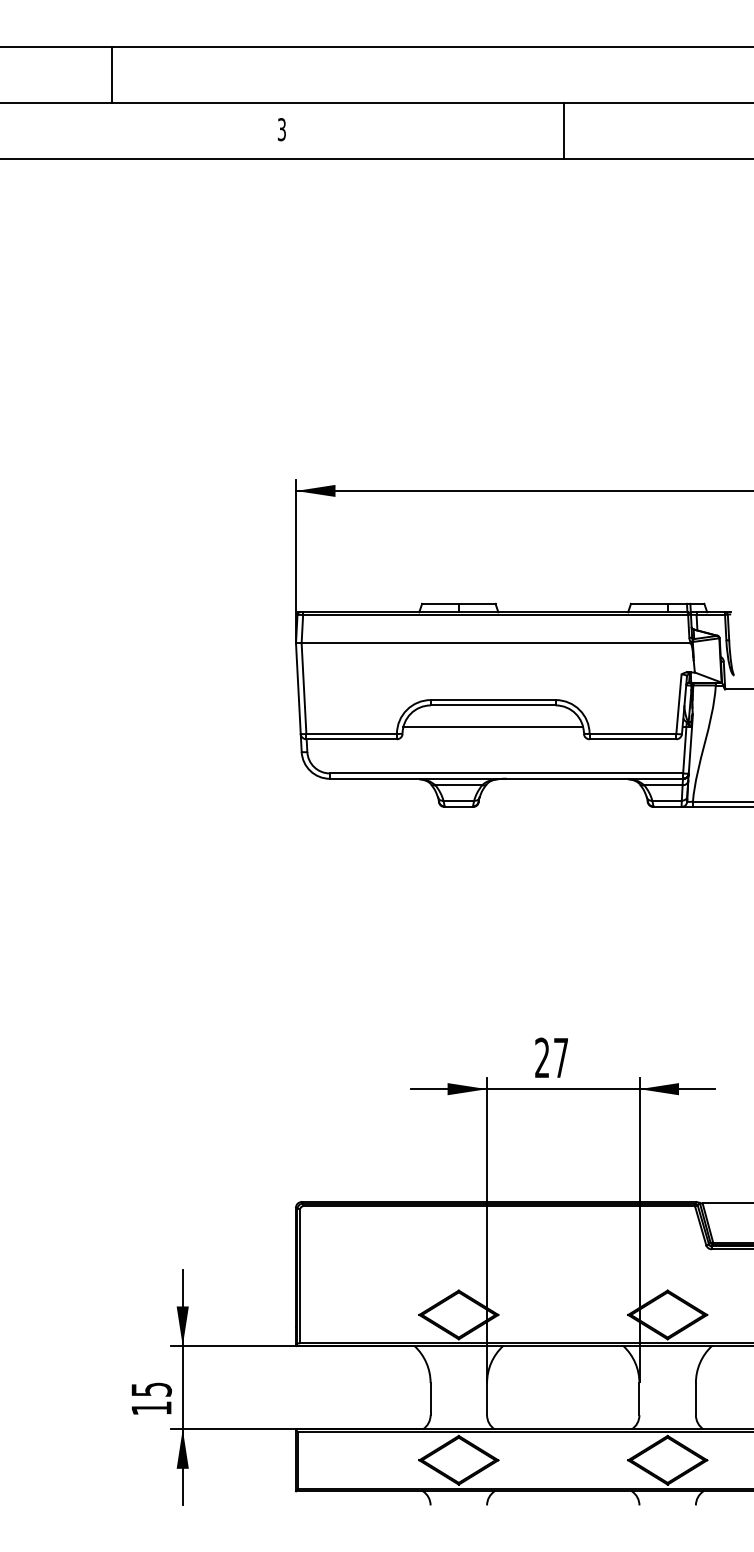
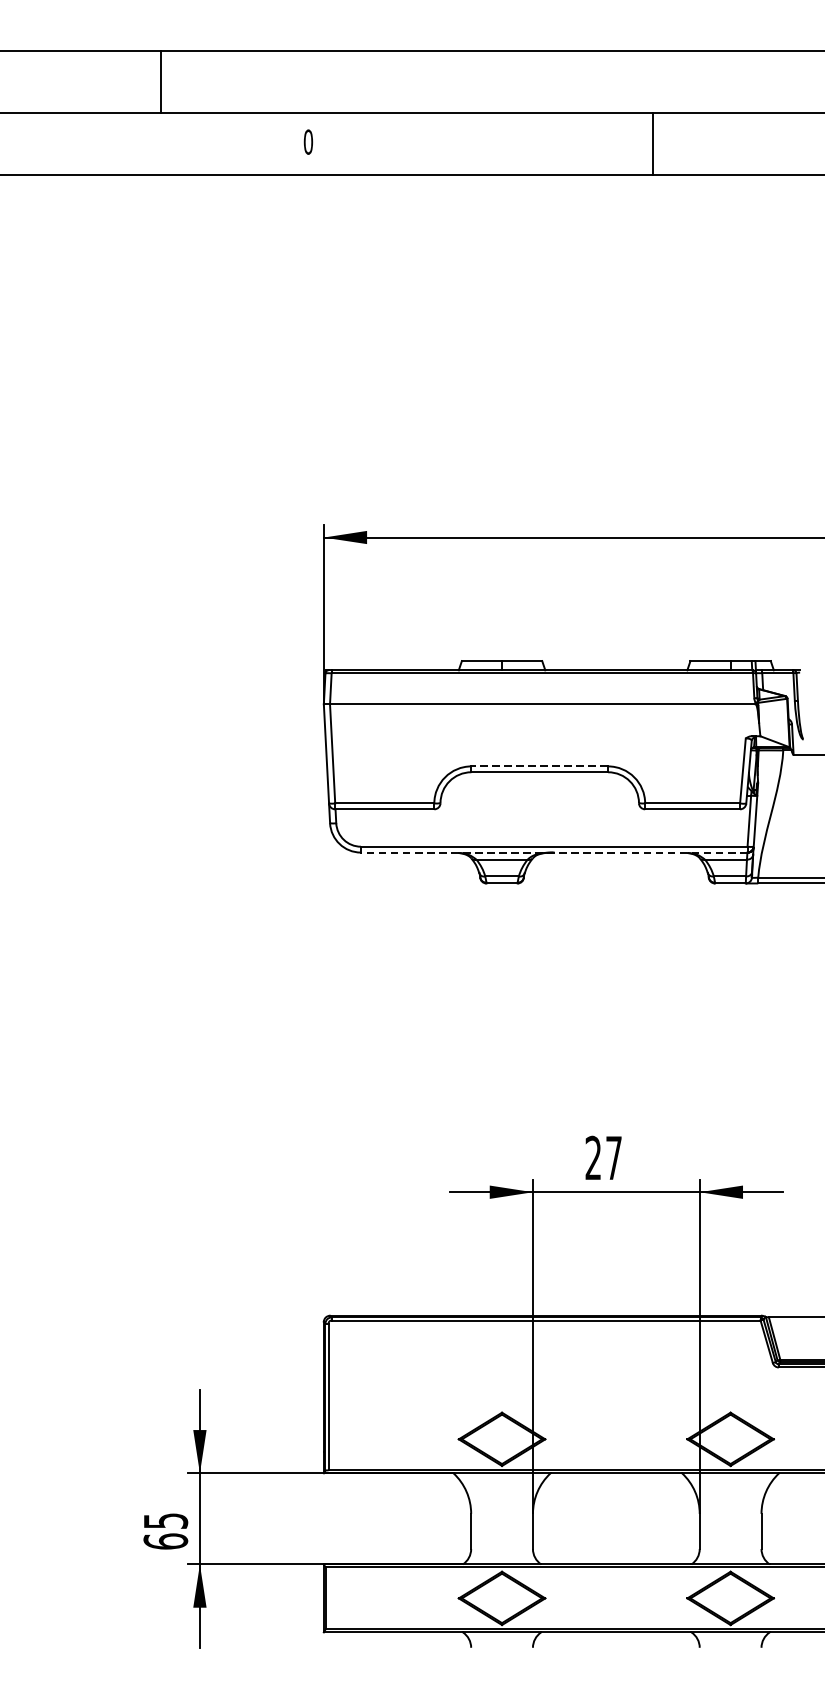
line: (112, 74) -> (161, 81), moved
text: (281, 129) -> (307, 141), 3 -> 0
line: (563, 131) -> (652, 144), moved
line: (492, 700) -> (538, 766), solid -> dashed
line: (493, 726) -> (539, 795), removed
line: (506, 778) -> (554, 852), solid -> dashed
text: (151, 1407) -> (165, 1540), 15 -> 65

